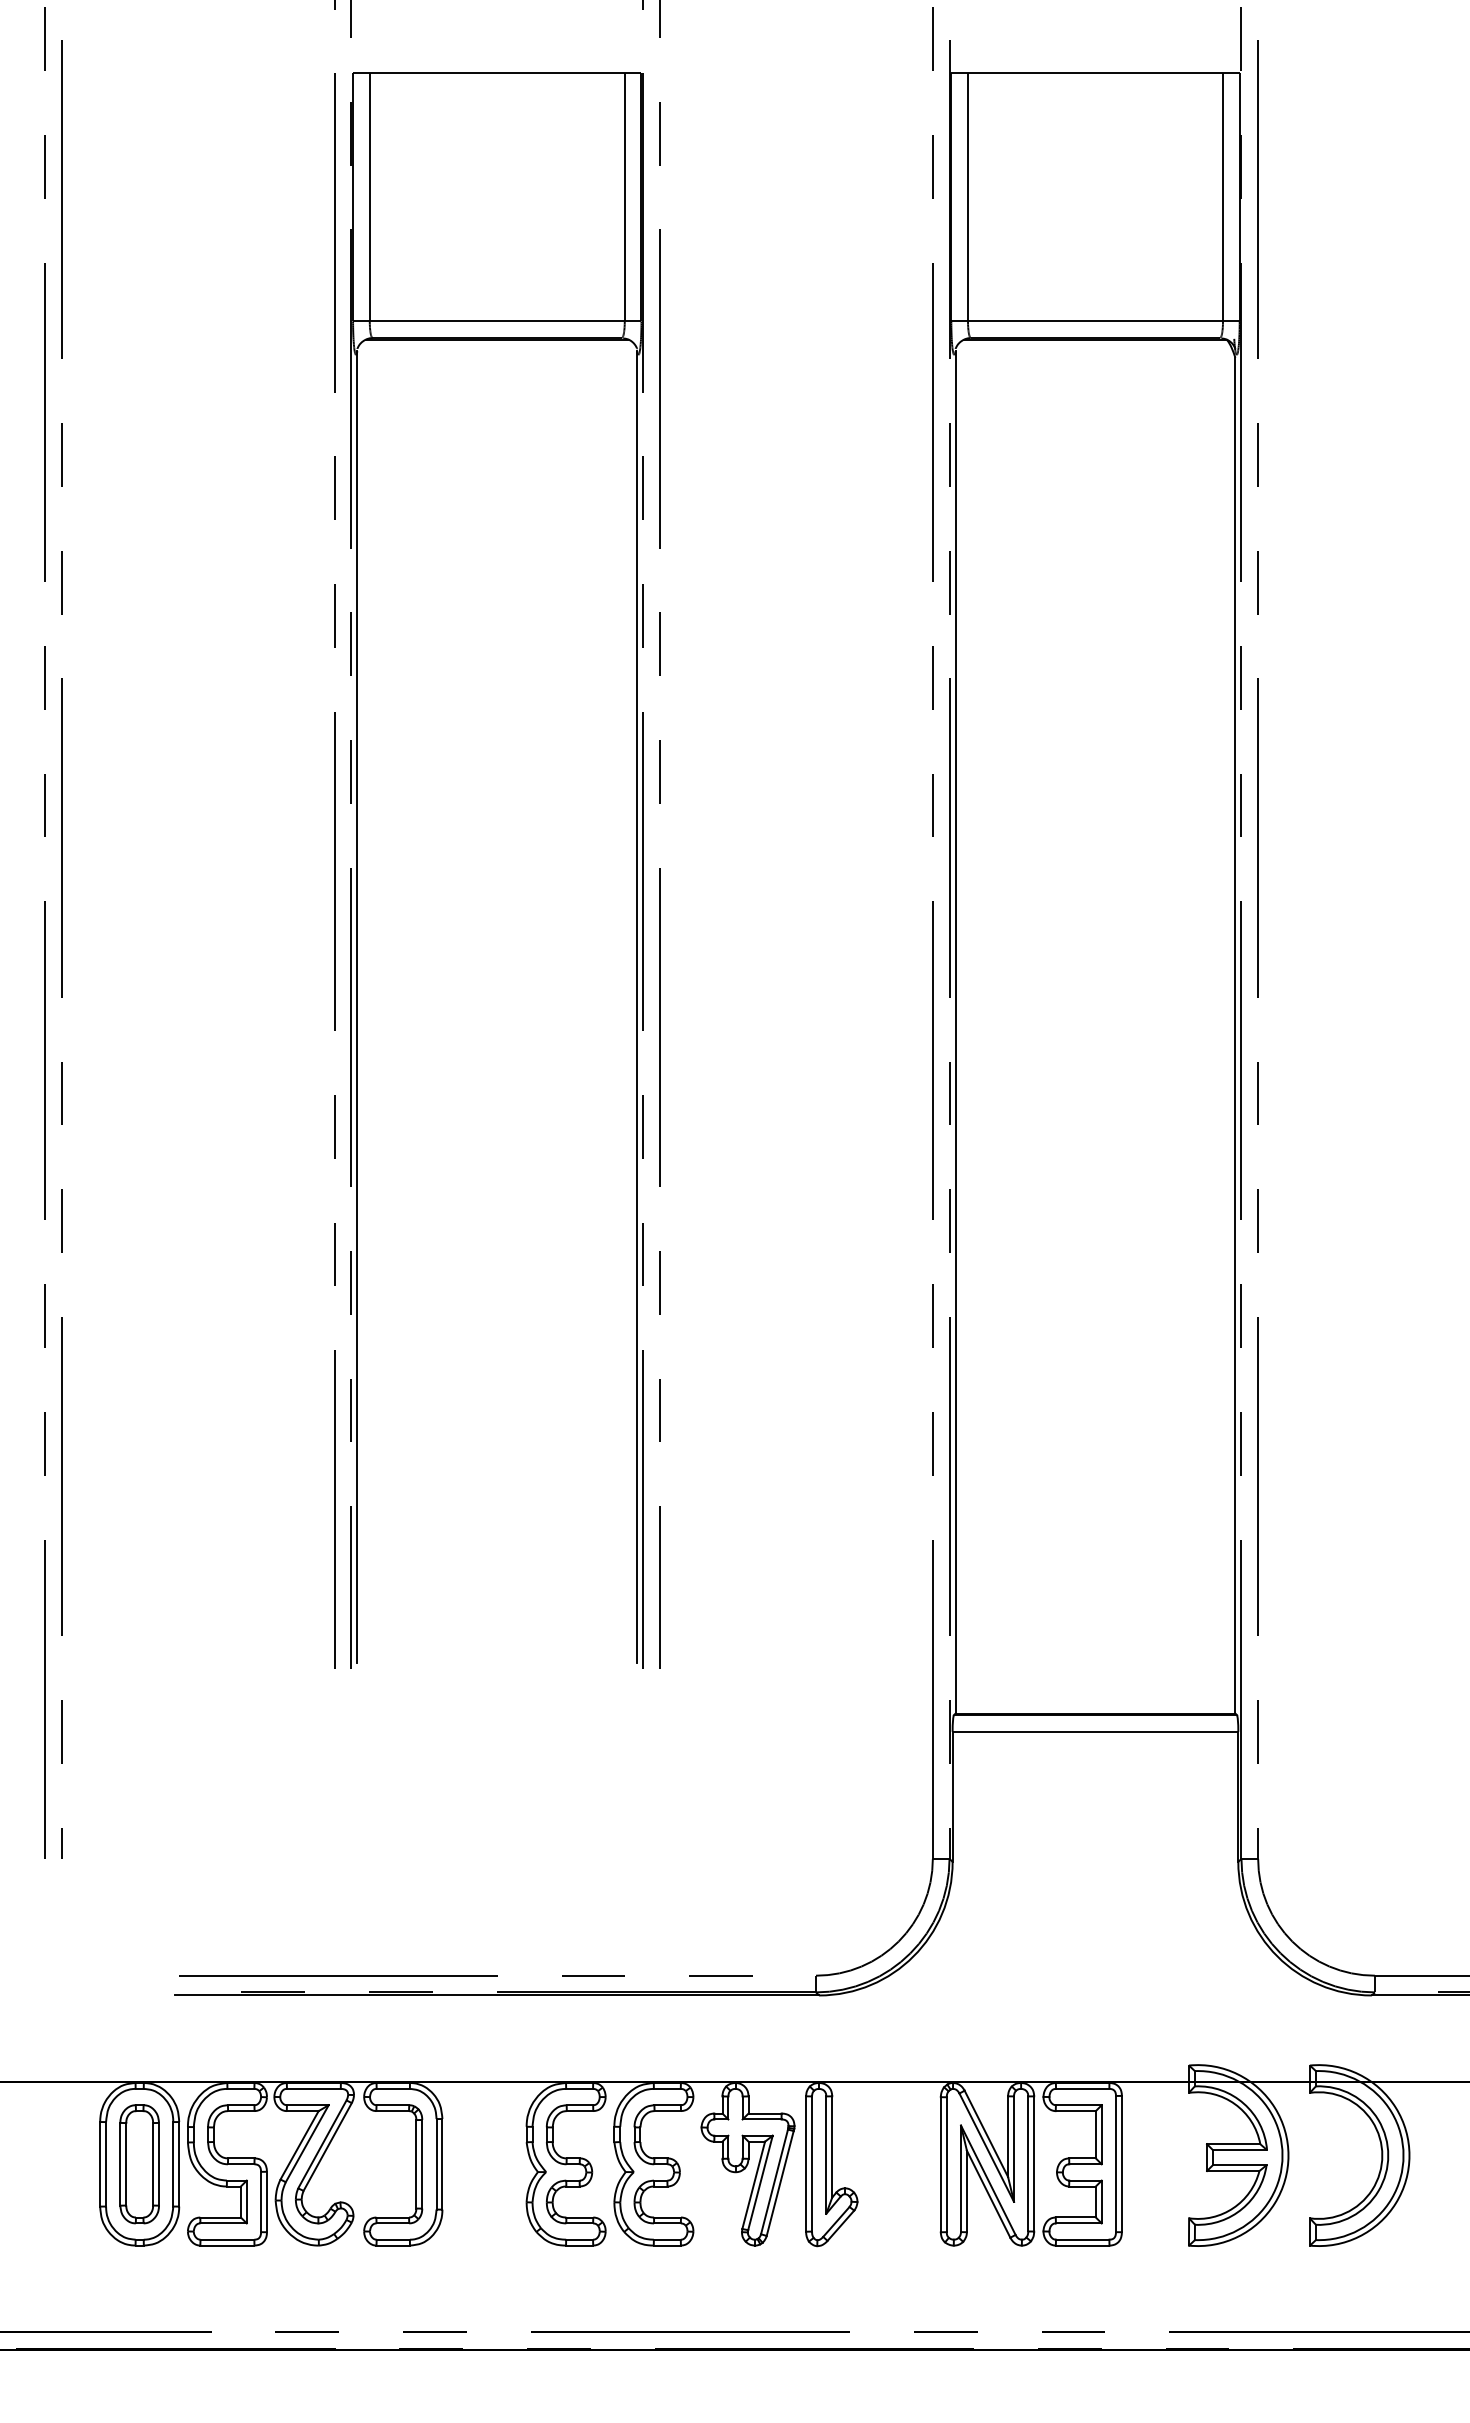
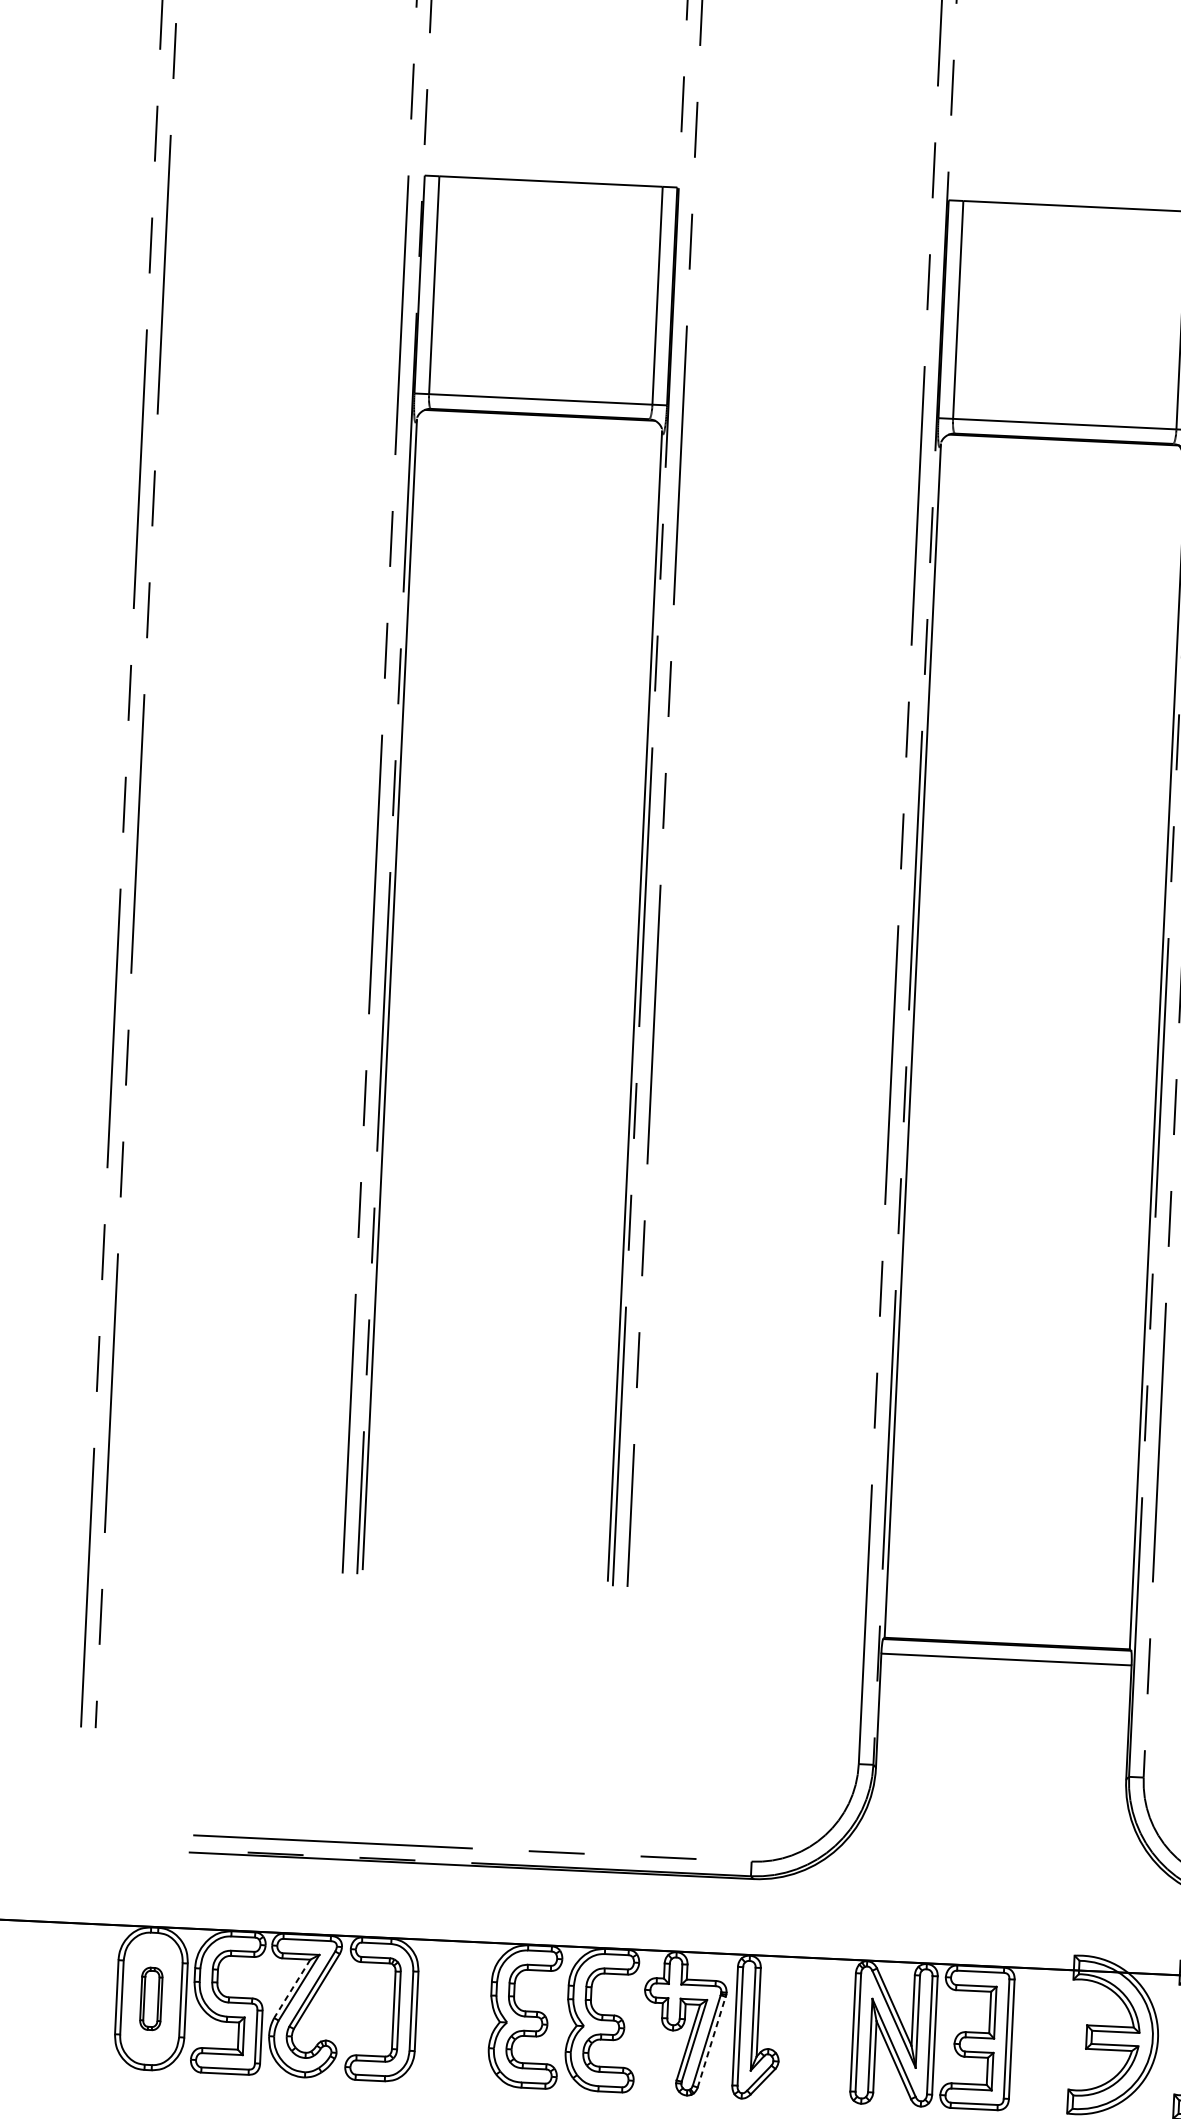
line: (299, 2145) -> (292, 1989), solid -> dashed
part: (139, 2164) -> (151, 1999), size x0.6
line: (780, 2182) -> (711, 2041), solid -> dashed

